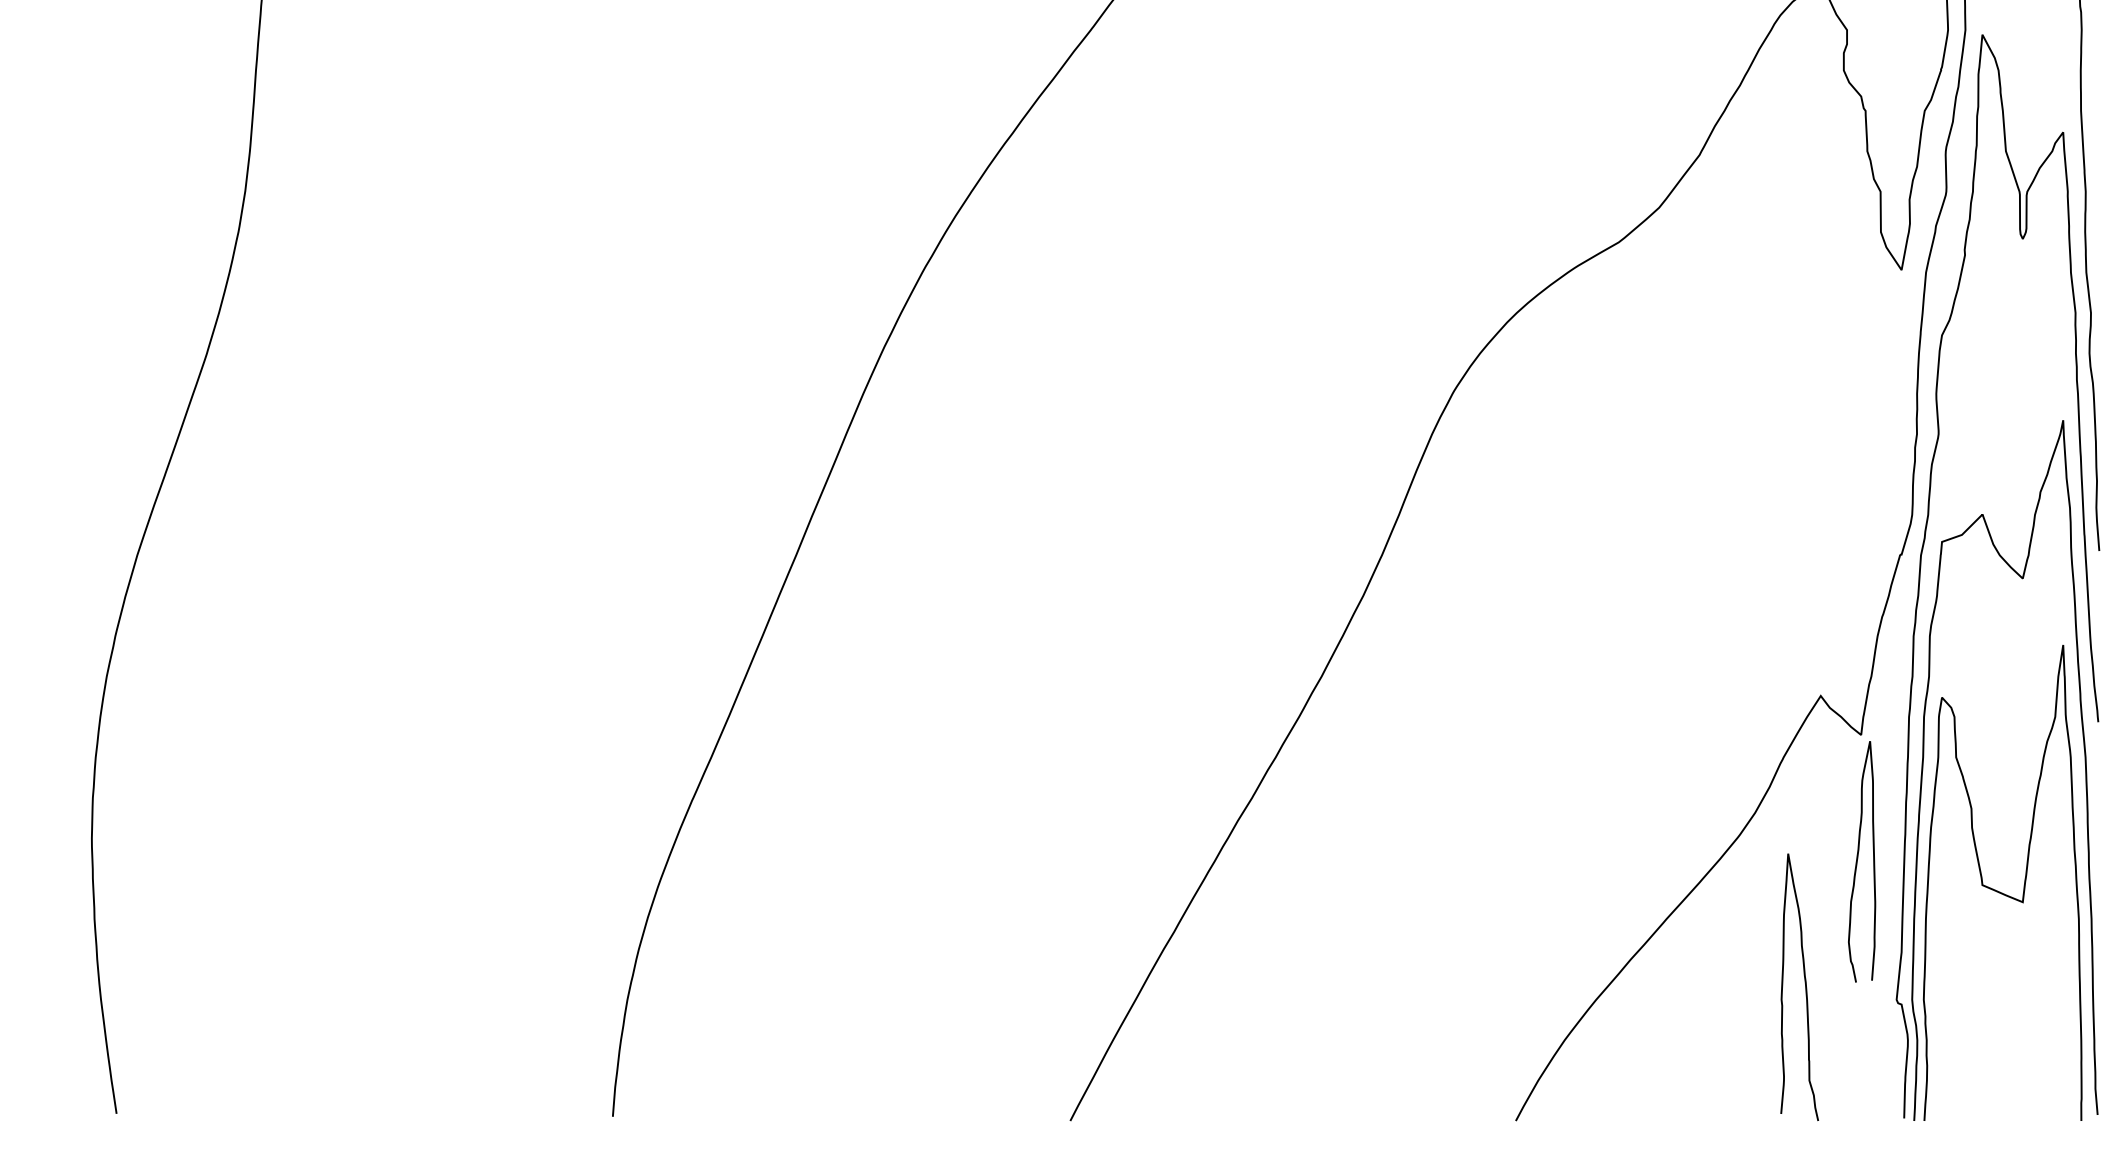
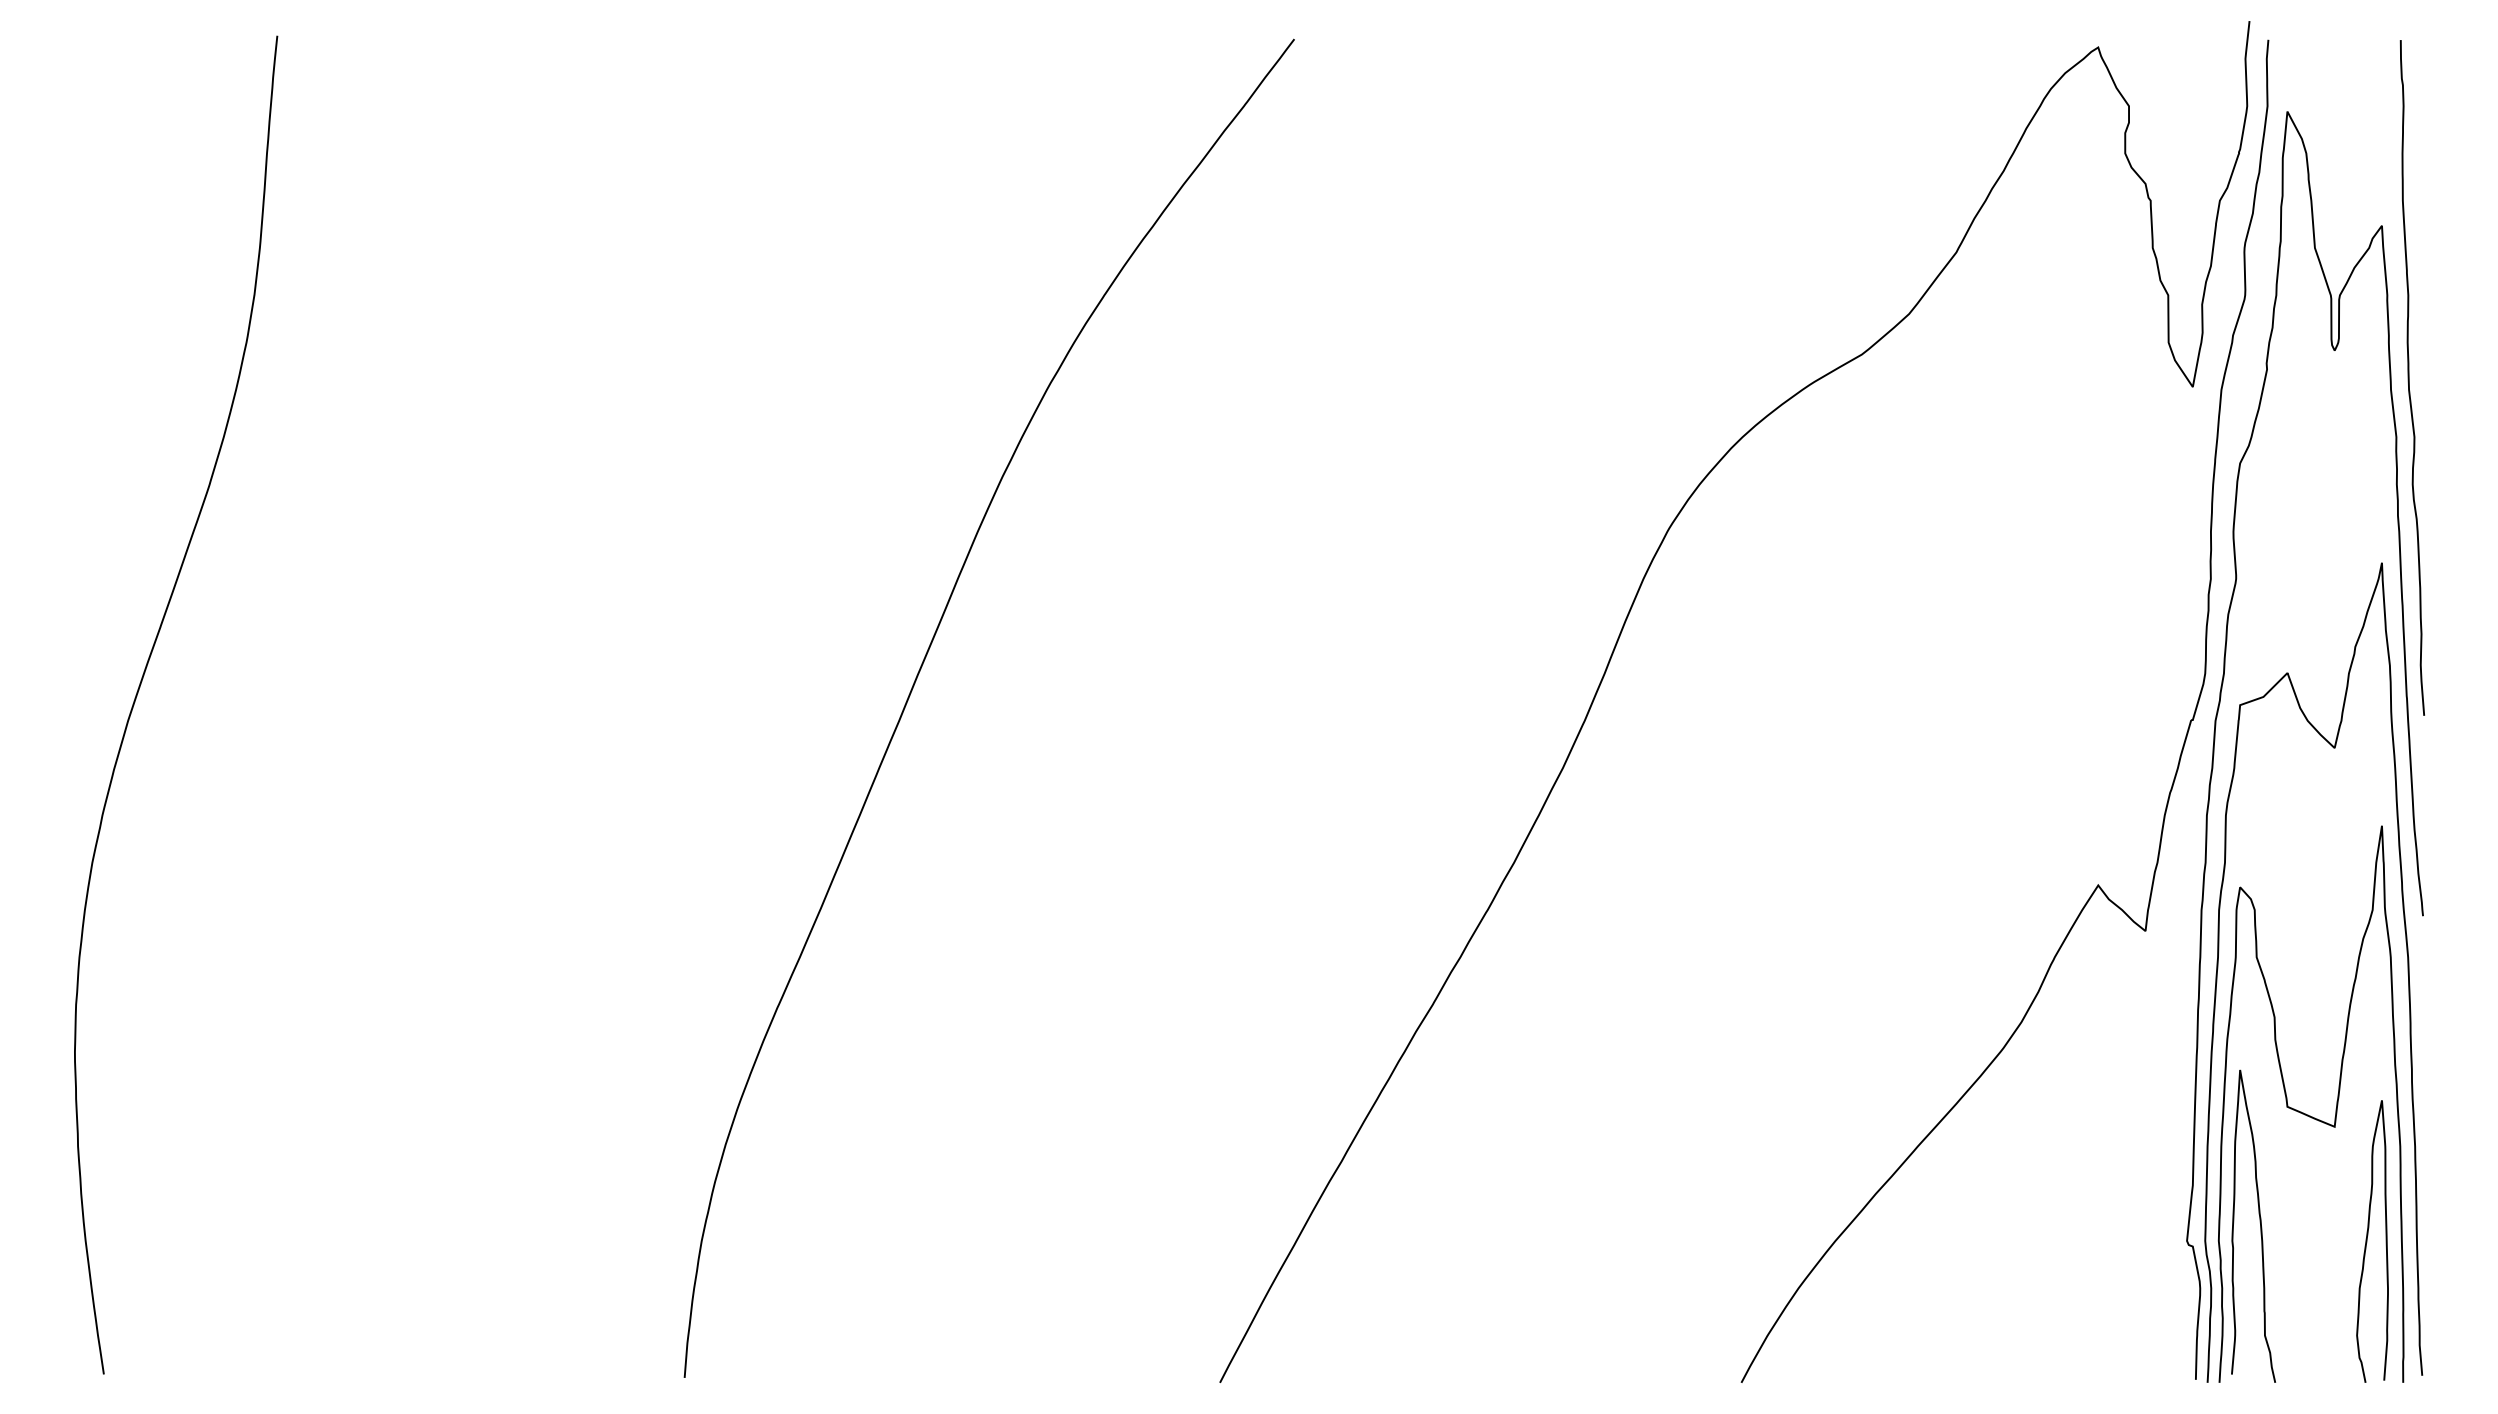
curve: (1857, 861) -> (2367, 1241), moved
curve: (1804, 984) -> (2259, 1222), moved

